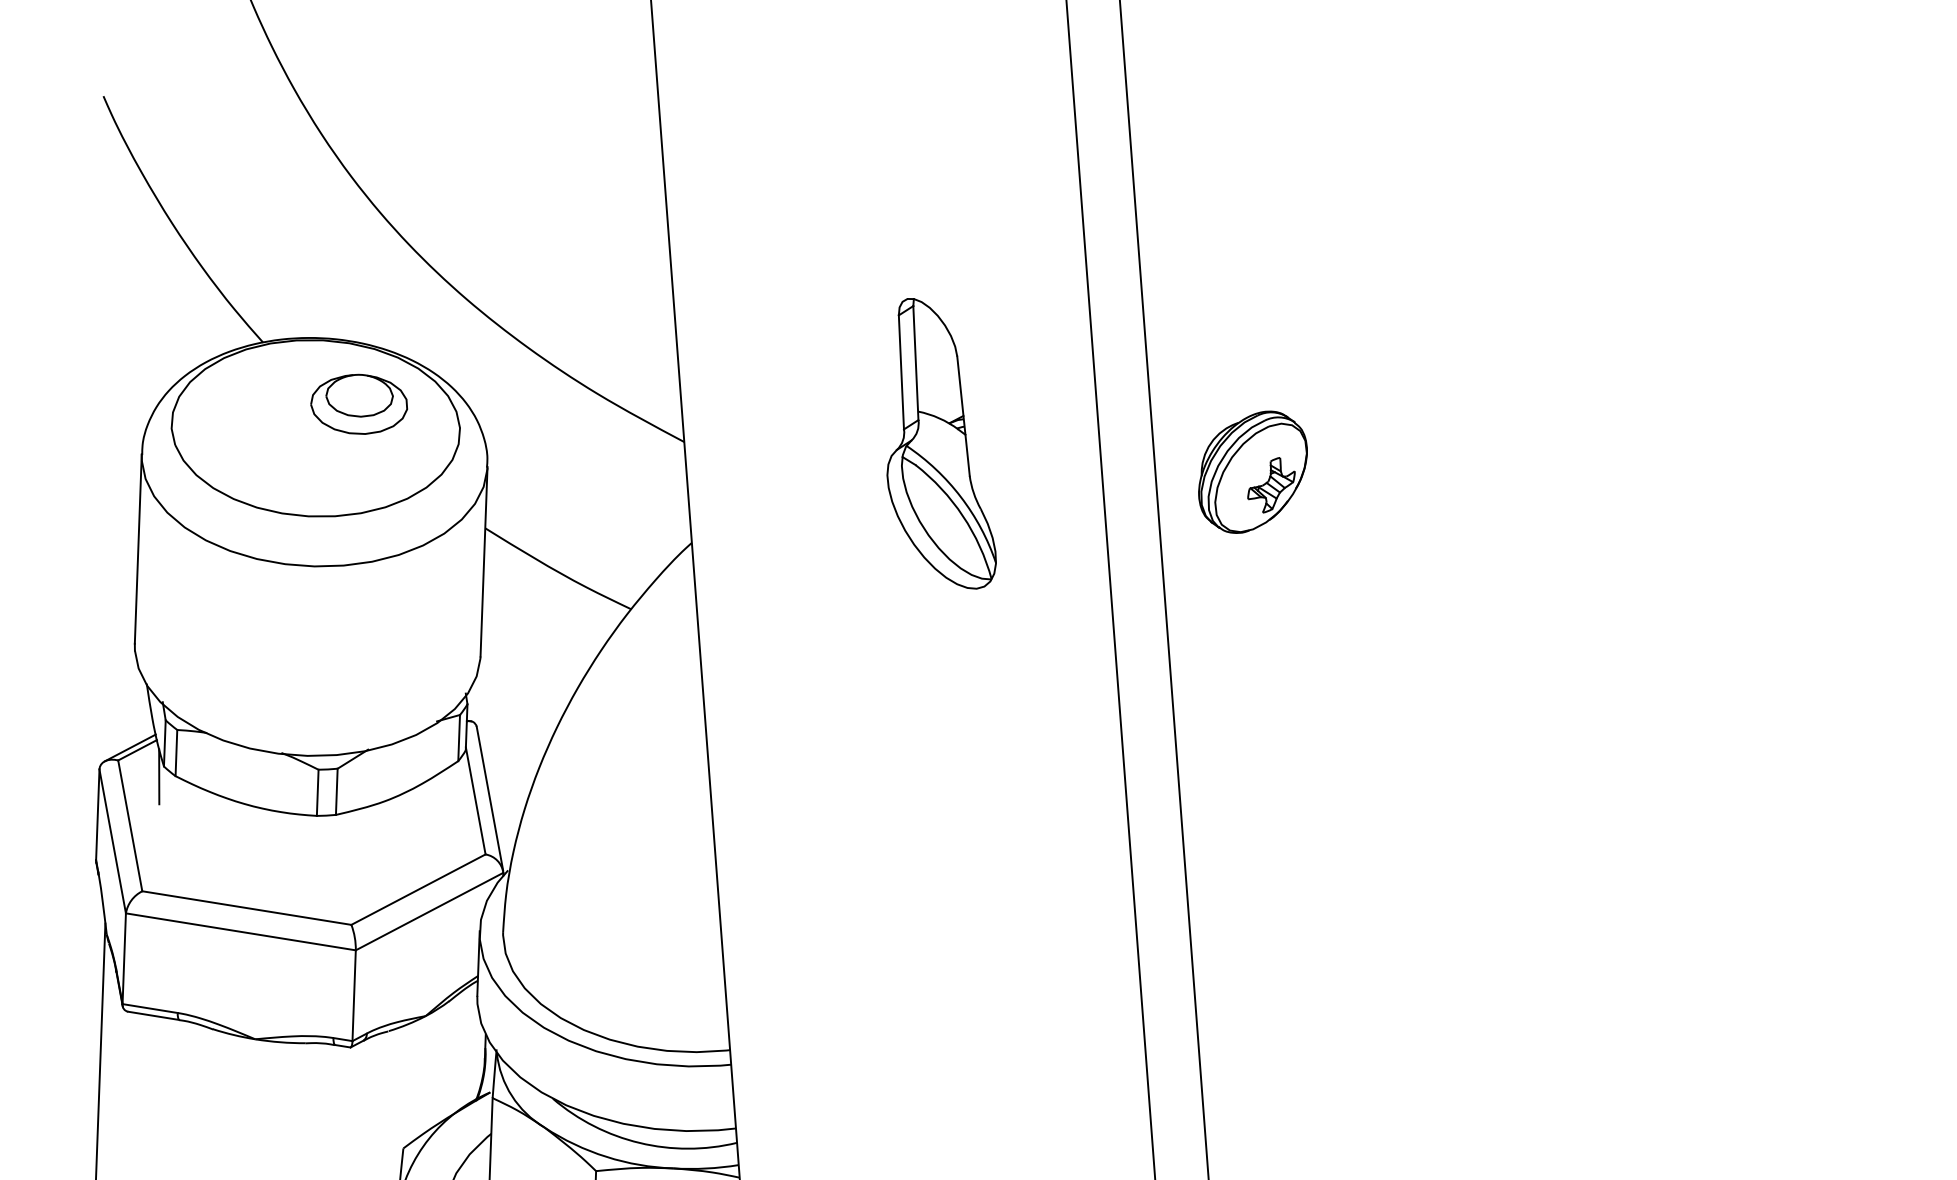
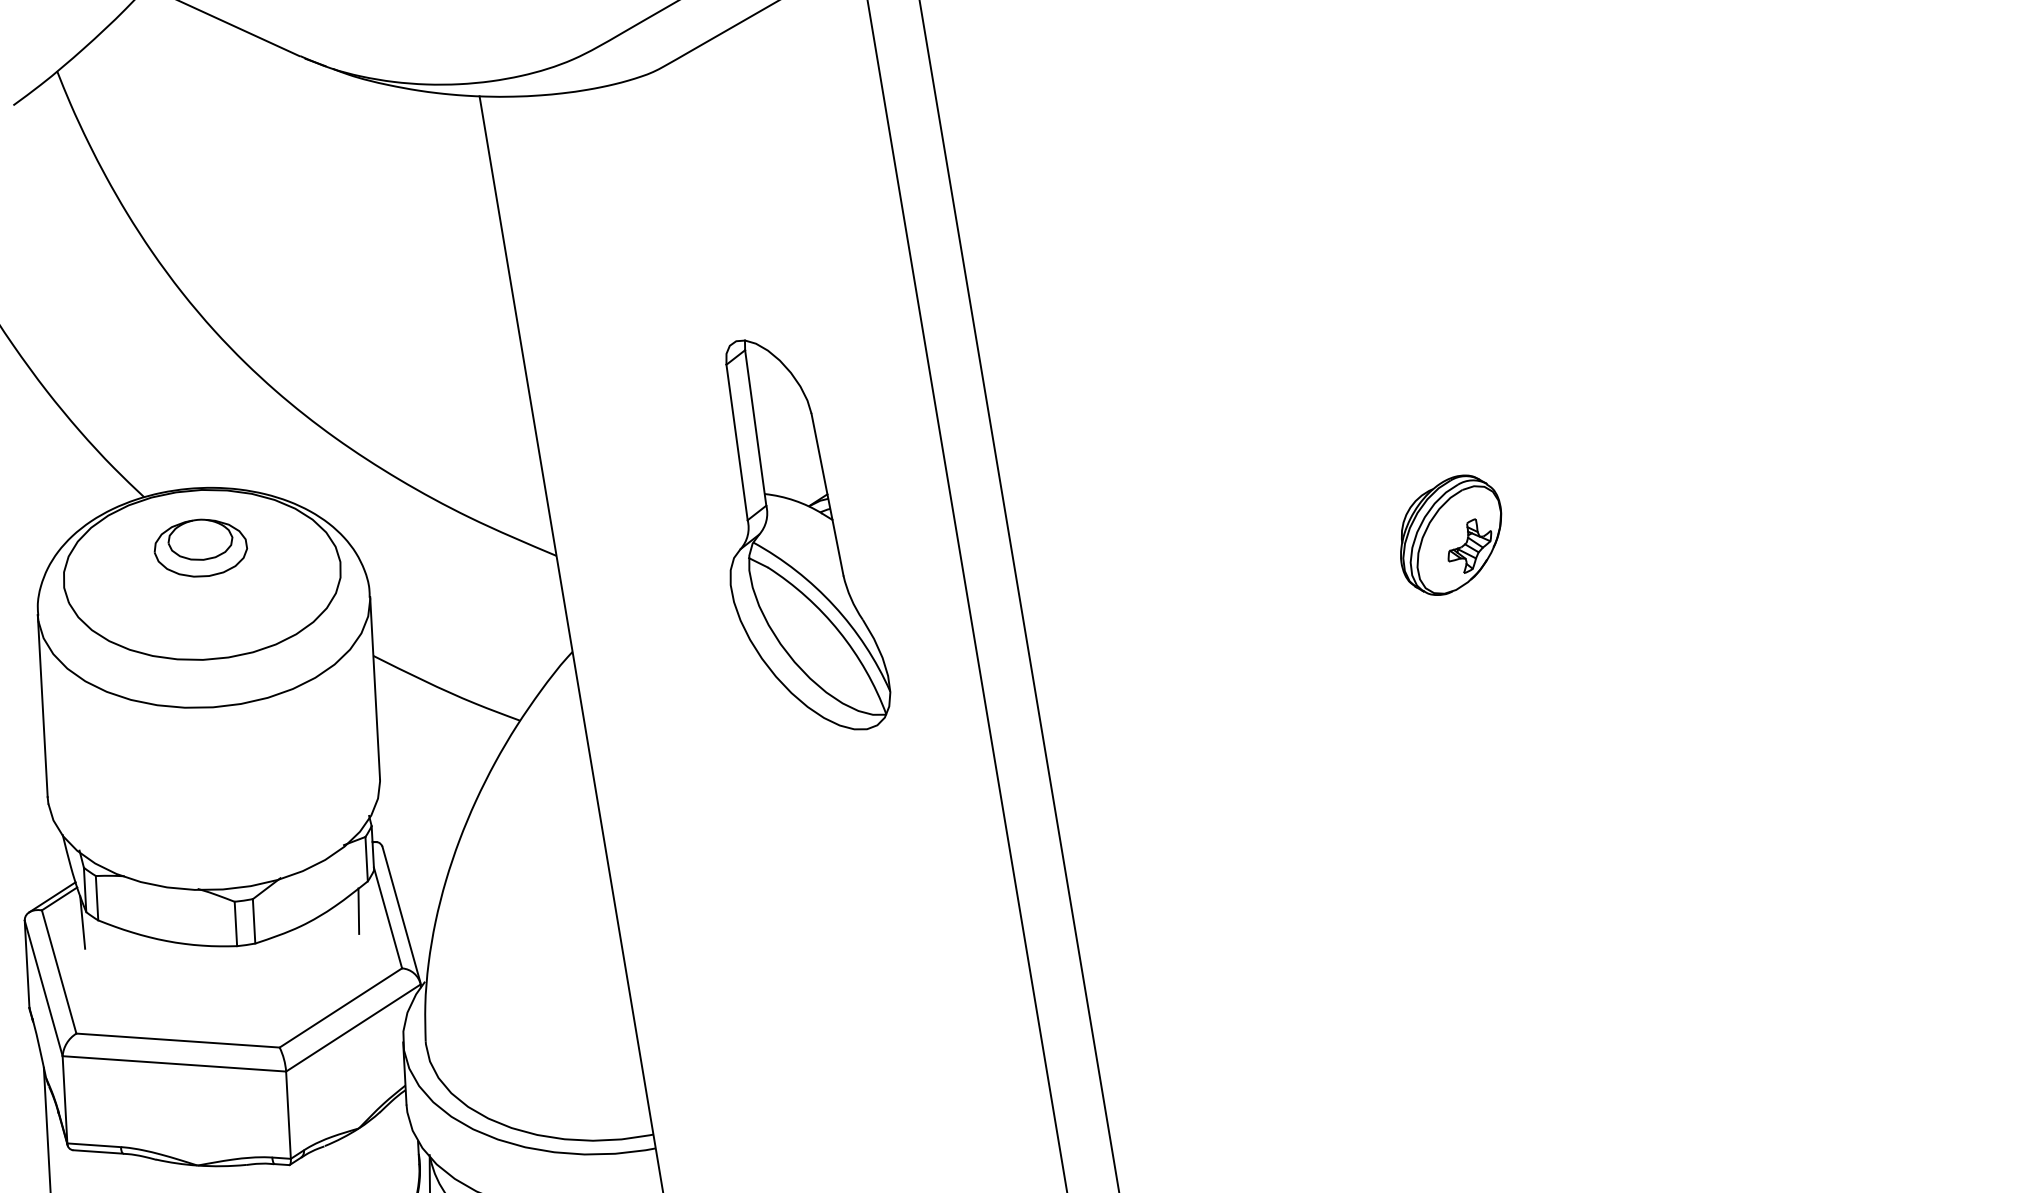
part: (358, 403) -> (200, 547), moved
part: (947, 443) -> (808, 534), size x1.43
part: (1253, 471) -> (1451, 534), moved
line: (445, 790) -> (358, 910), added

